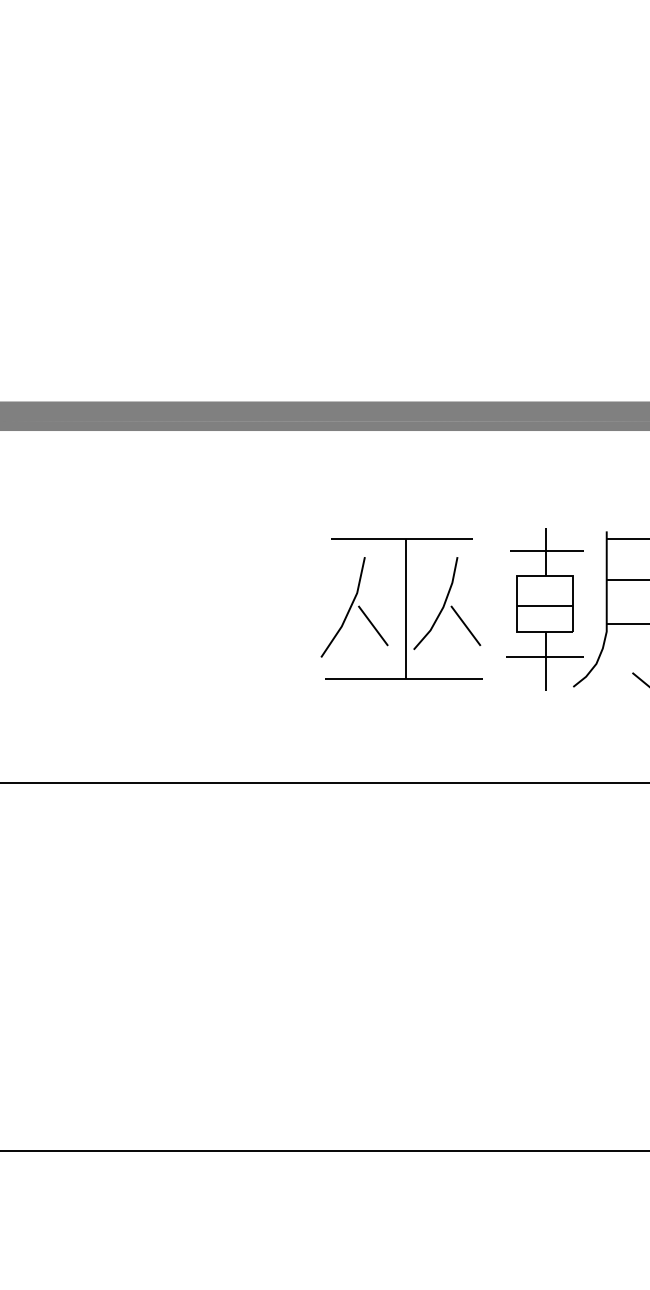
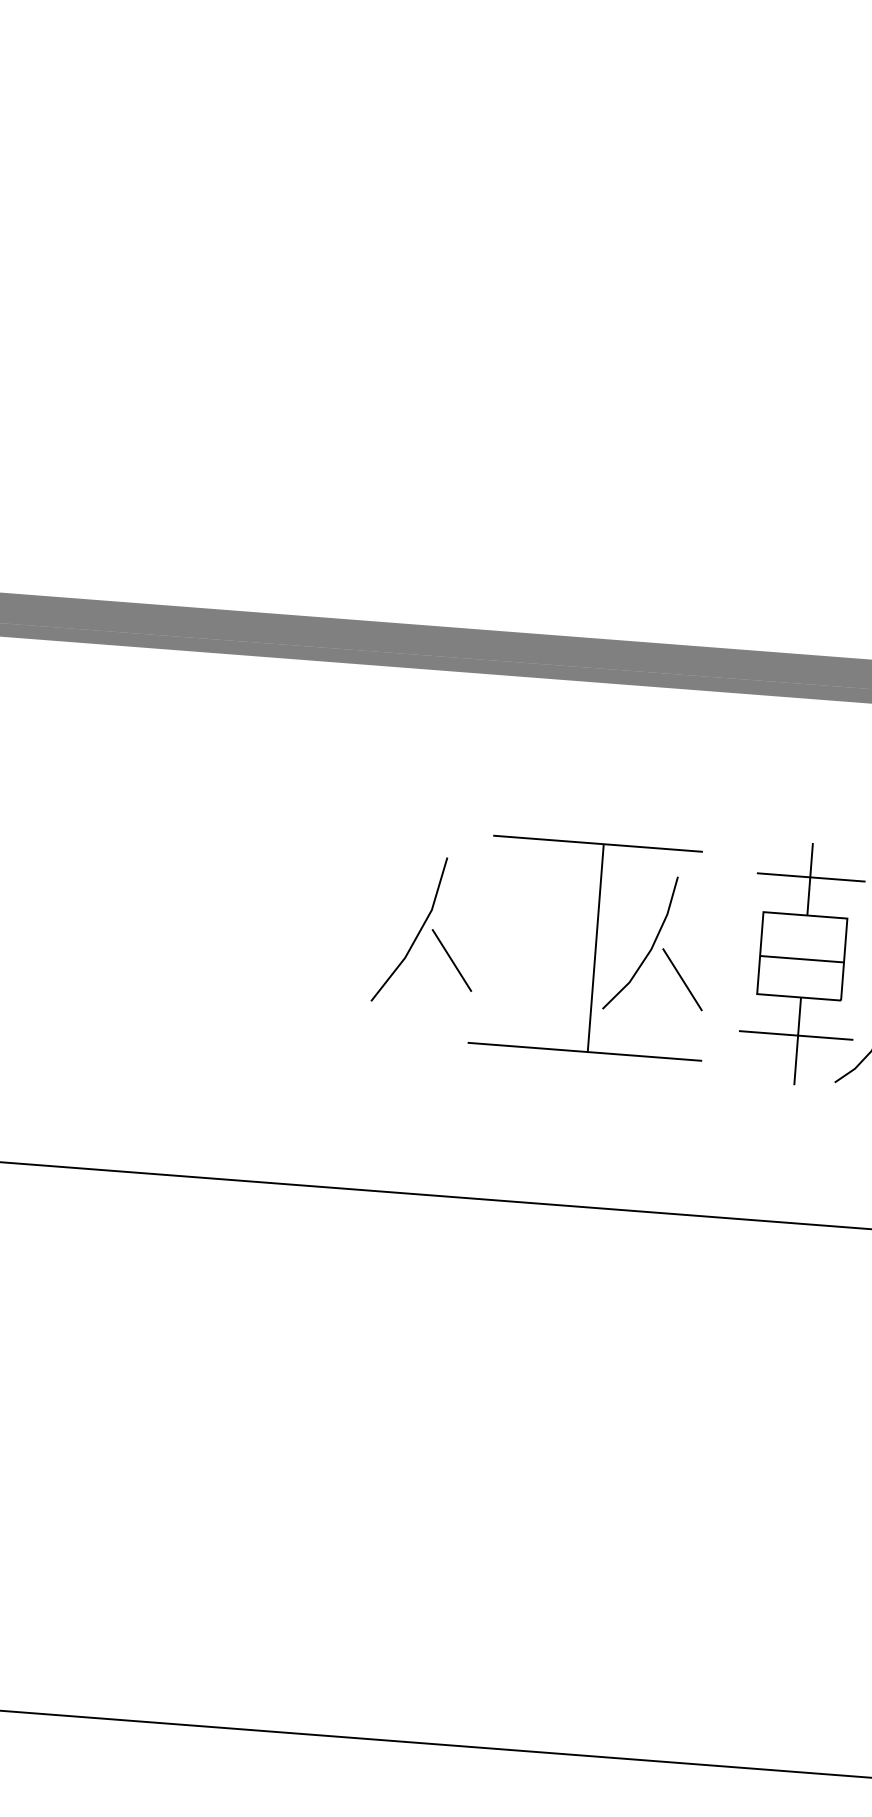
part: (354, 607) -> (426, 931), moved

